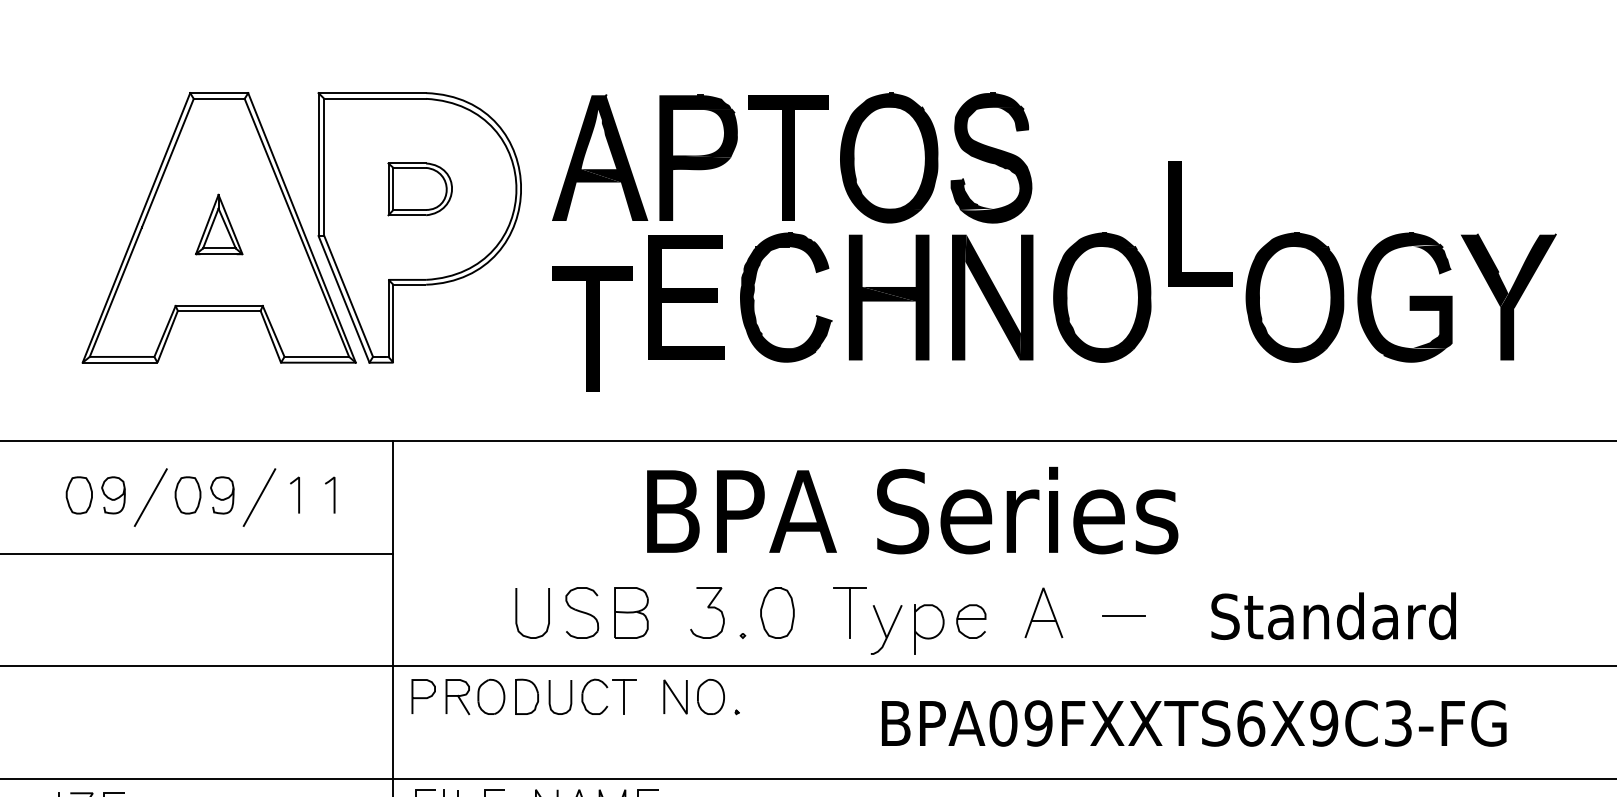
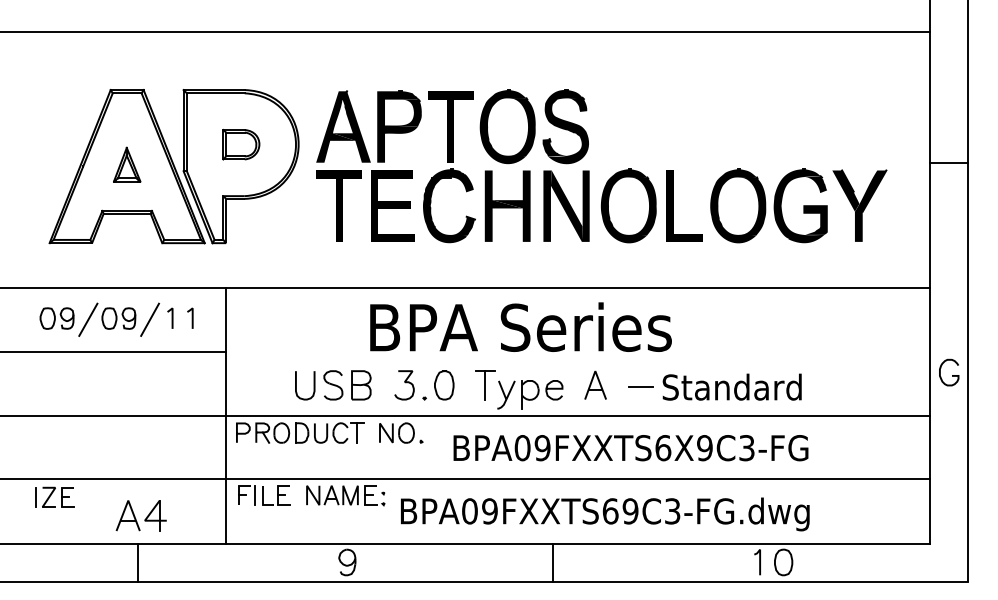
part: (1181, 222) -> (673, 205), moved
part: (591, 328) -> (338, 205), moved
text: (1332, 614) -> (731, 386), moved
text: (1193, 724) -> (630, 448), moved

